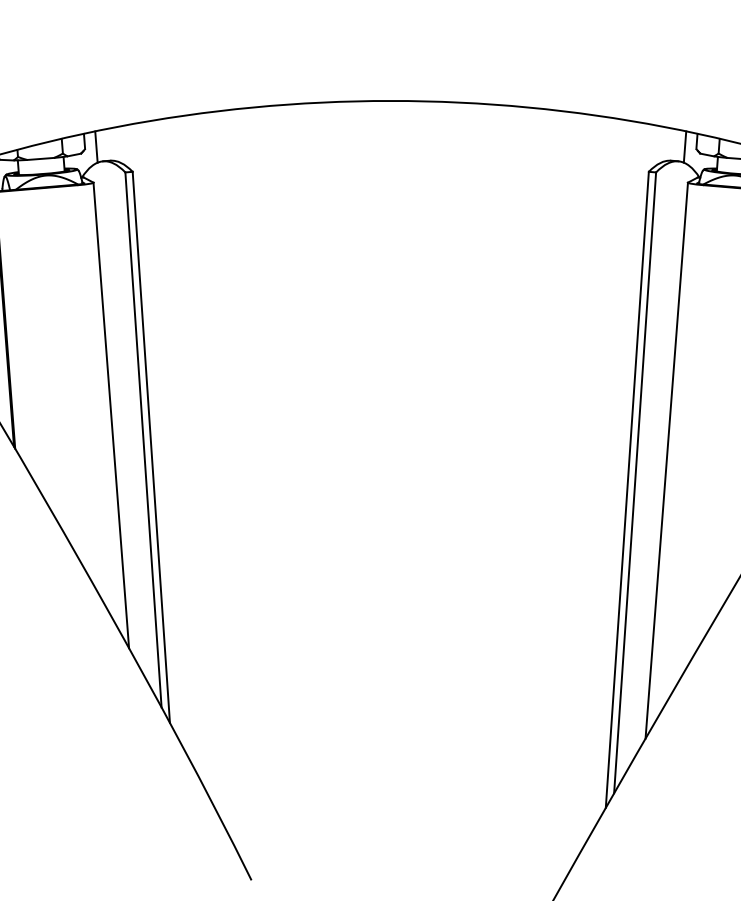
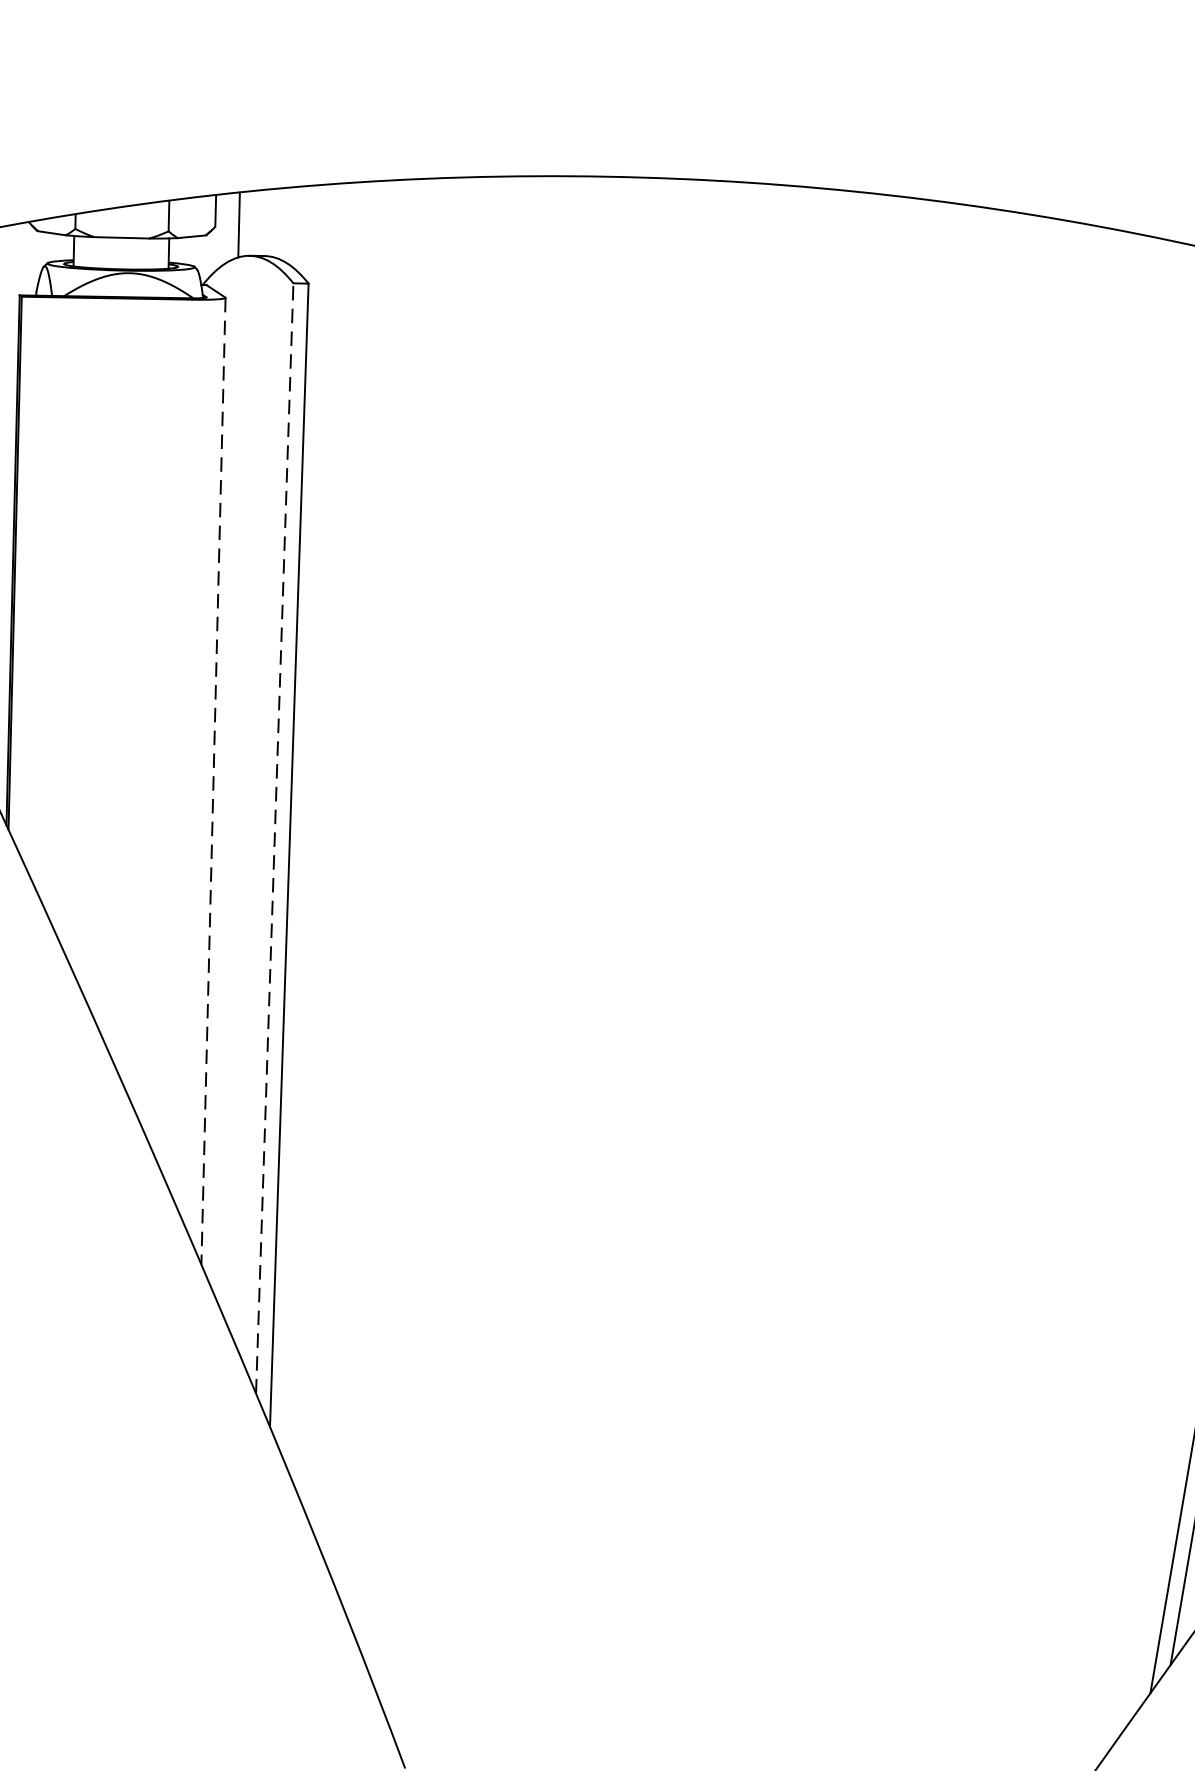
line: (111, 415) -> (213, 781), solid -> dashed
line: (143, 439) -> (274, 837), solid -> dashed

